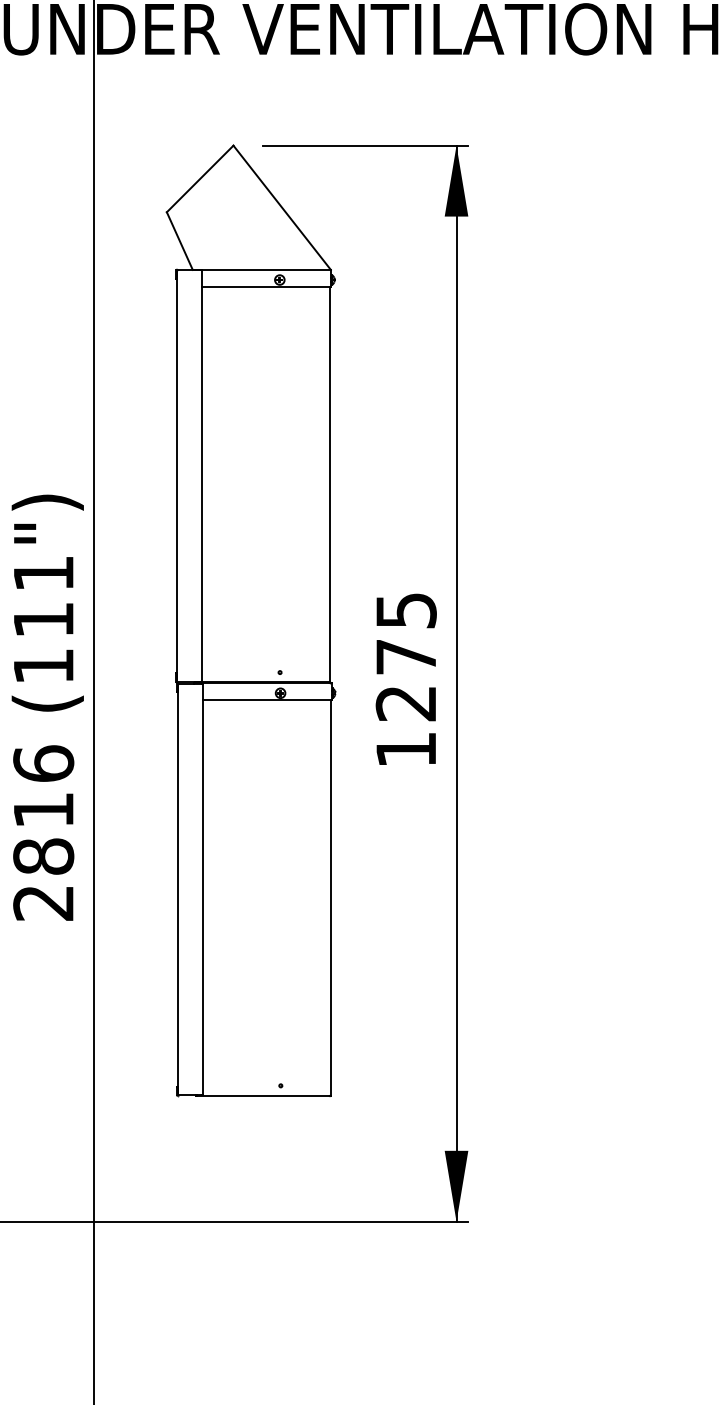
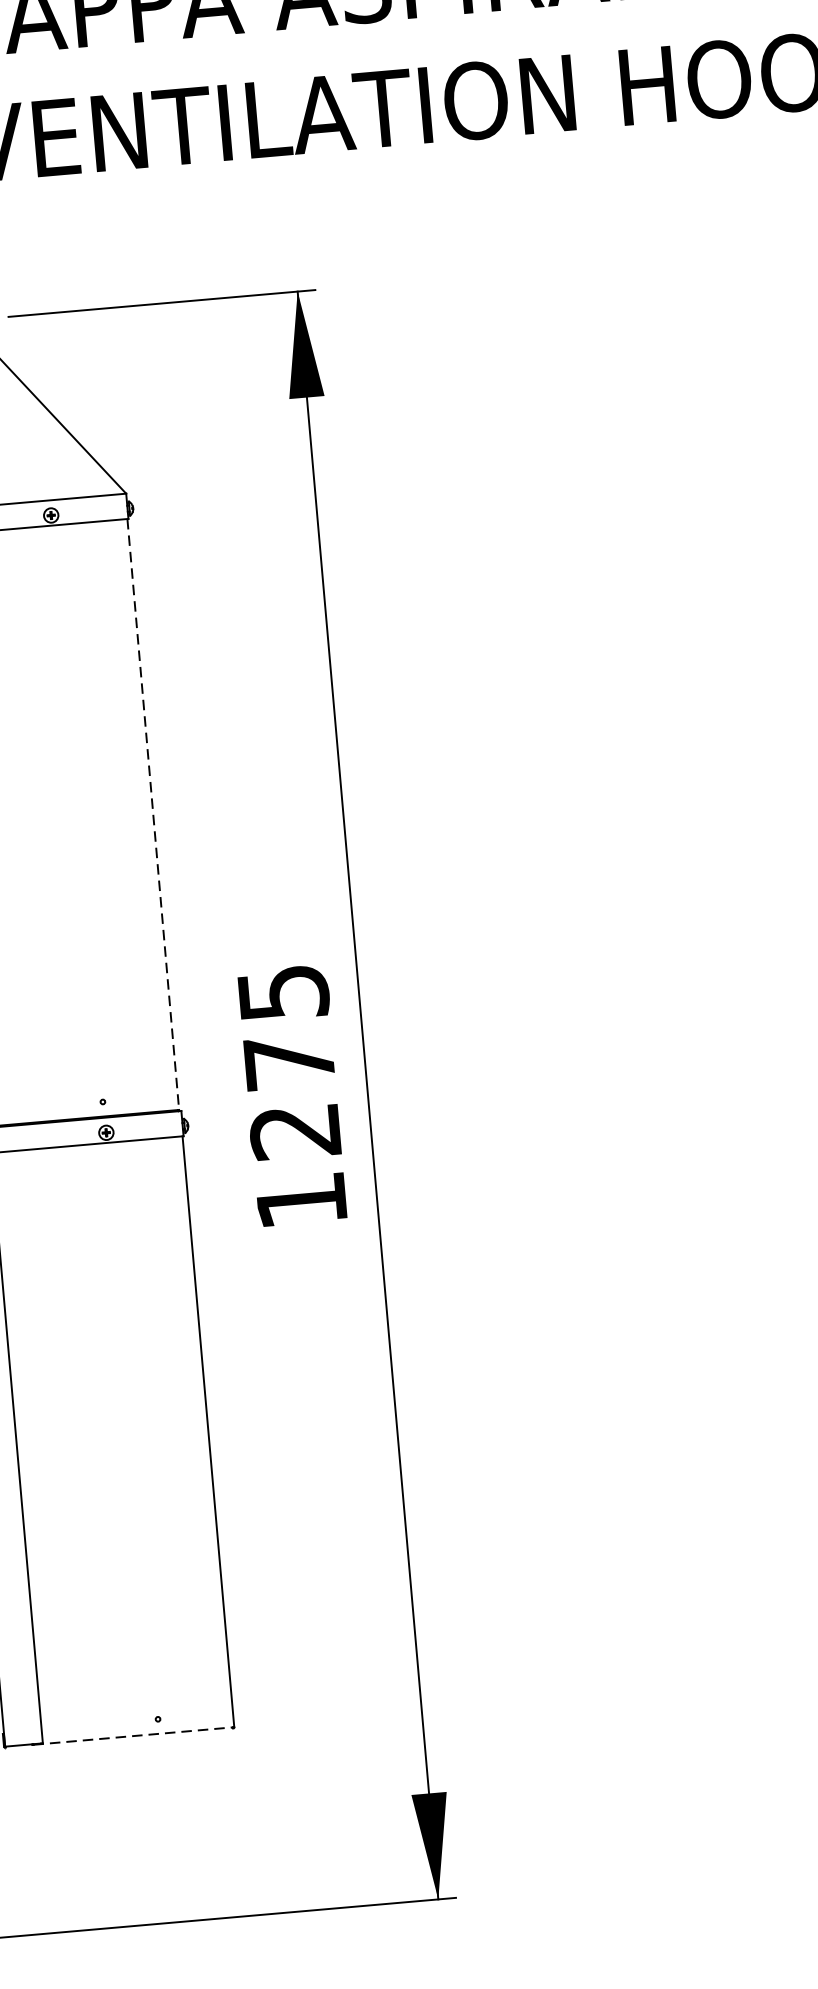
line: (330, 484) -> (153, 814), solid -> dashed
line: (263, 1095) -> (133, 1735), solid -> dashed

